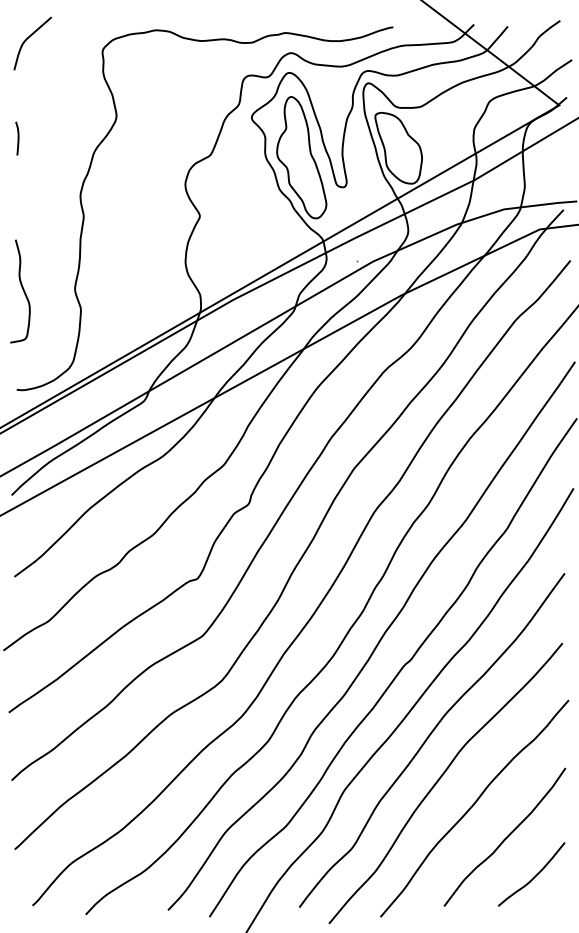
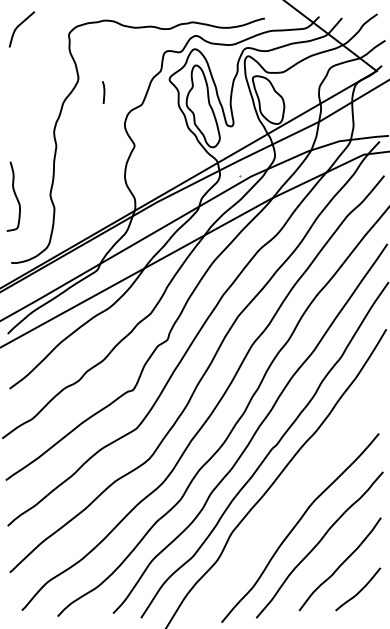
line: (17, 138) -> (103, 92), moved
curve: (429, 738) -> (289, 497), removed

